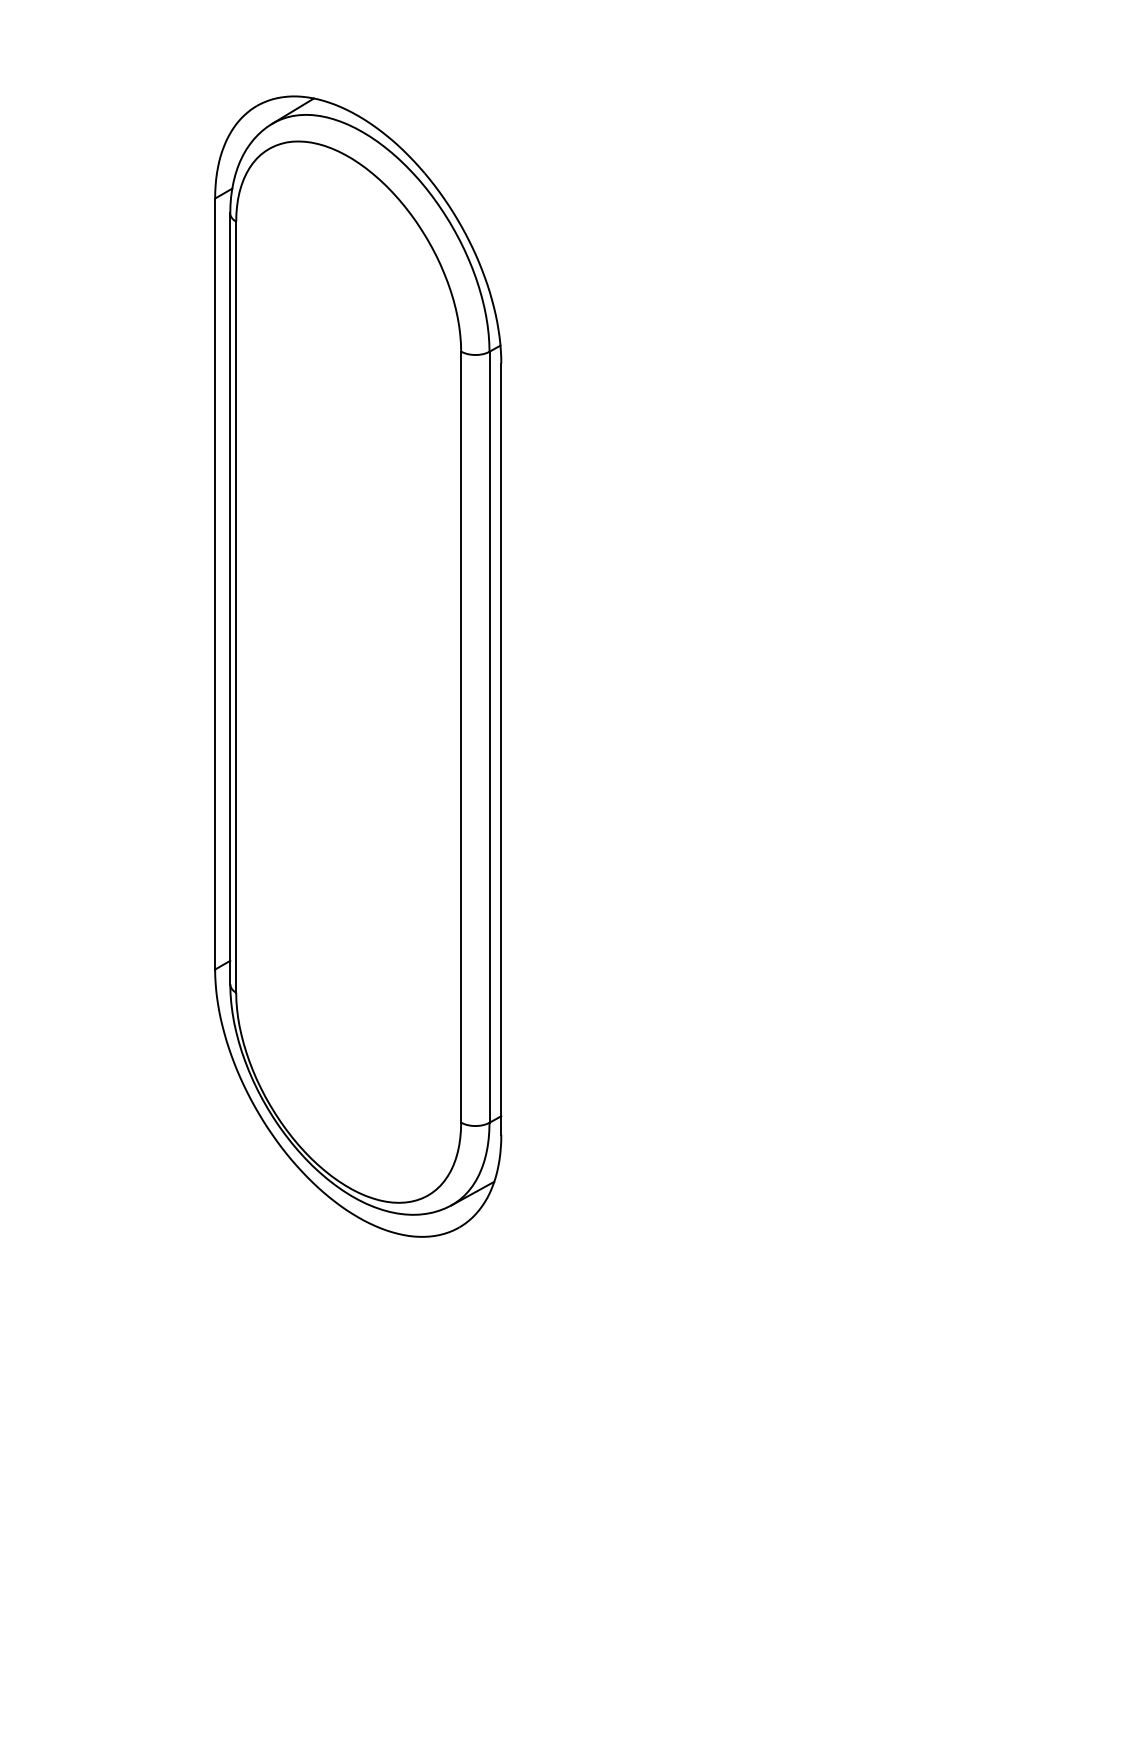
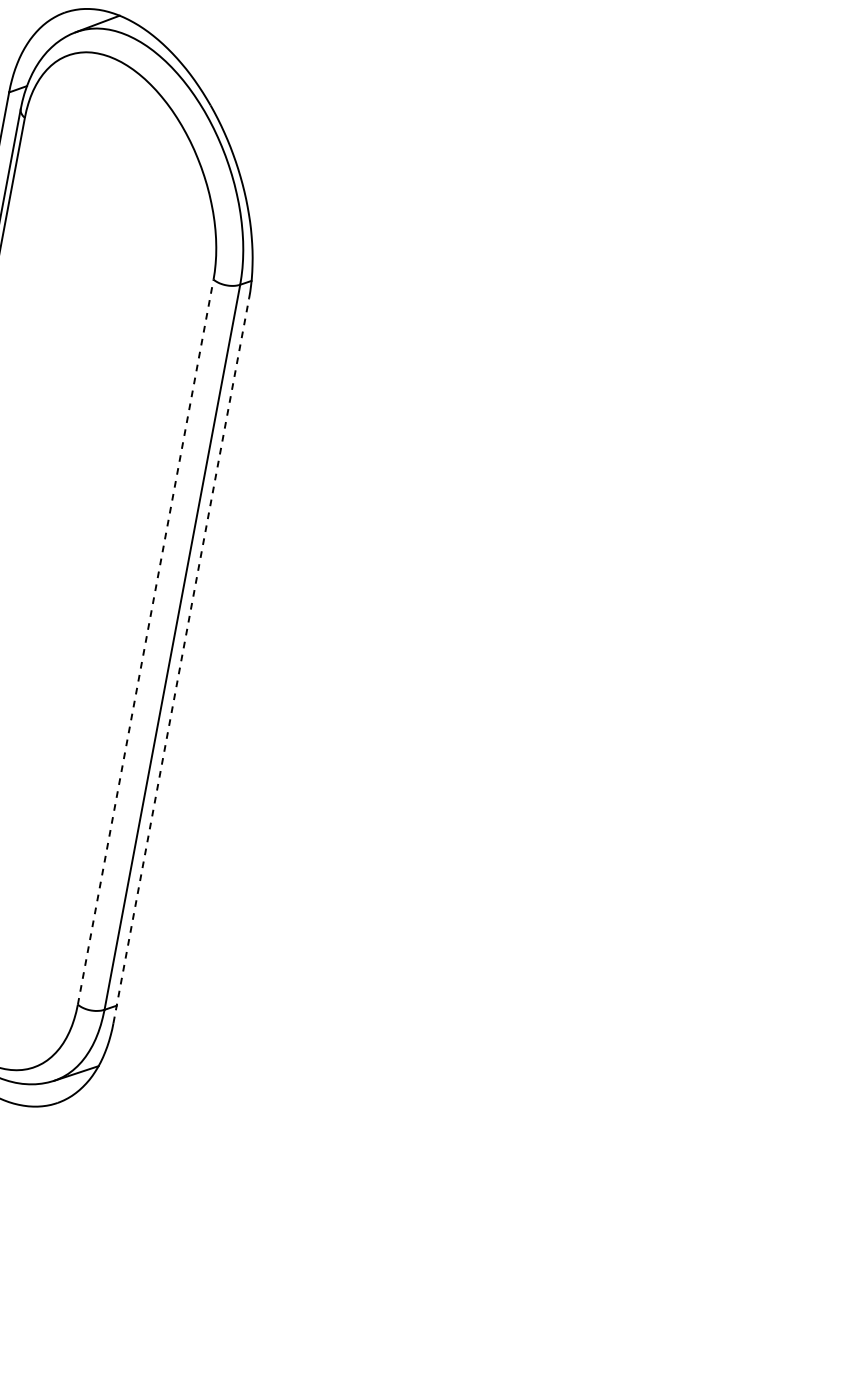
line: (461, 736) -> (146, 641), solid -> dashed
line: (501, 749) -> (181, 660), solid -> dashed

